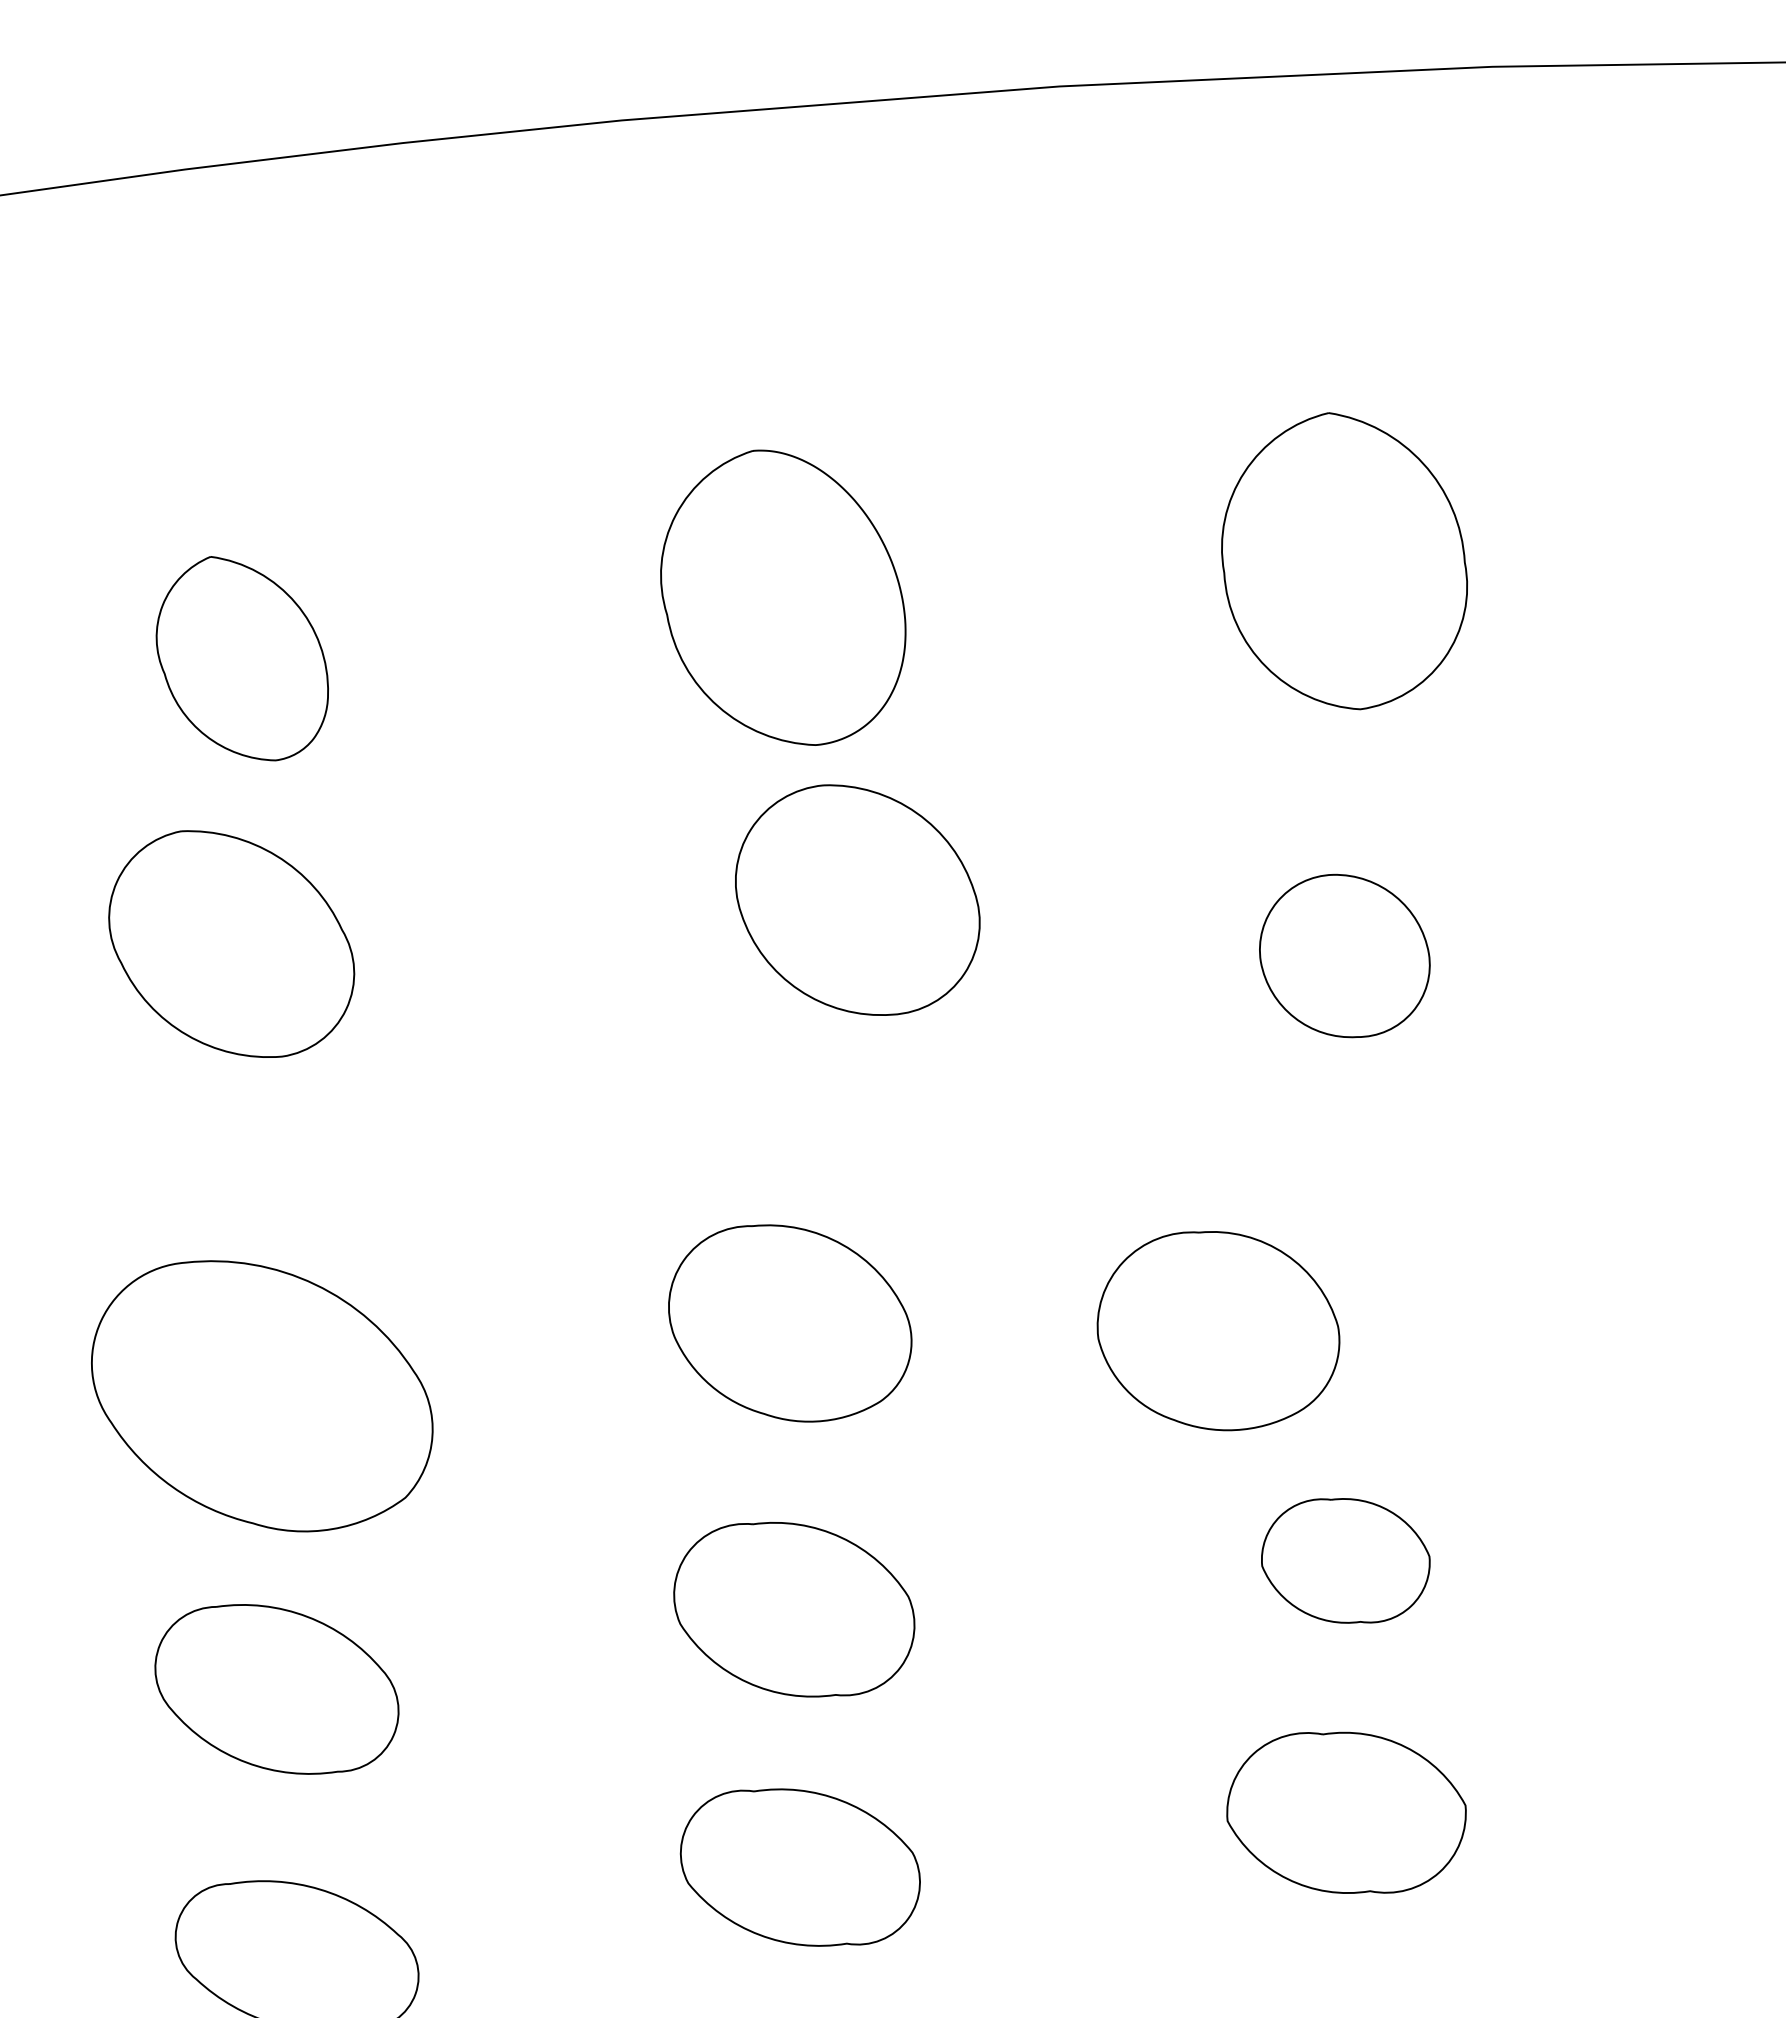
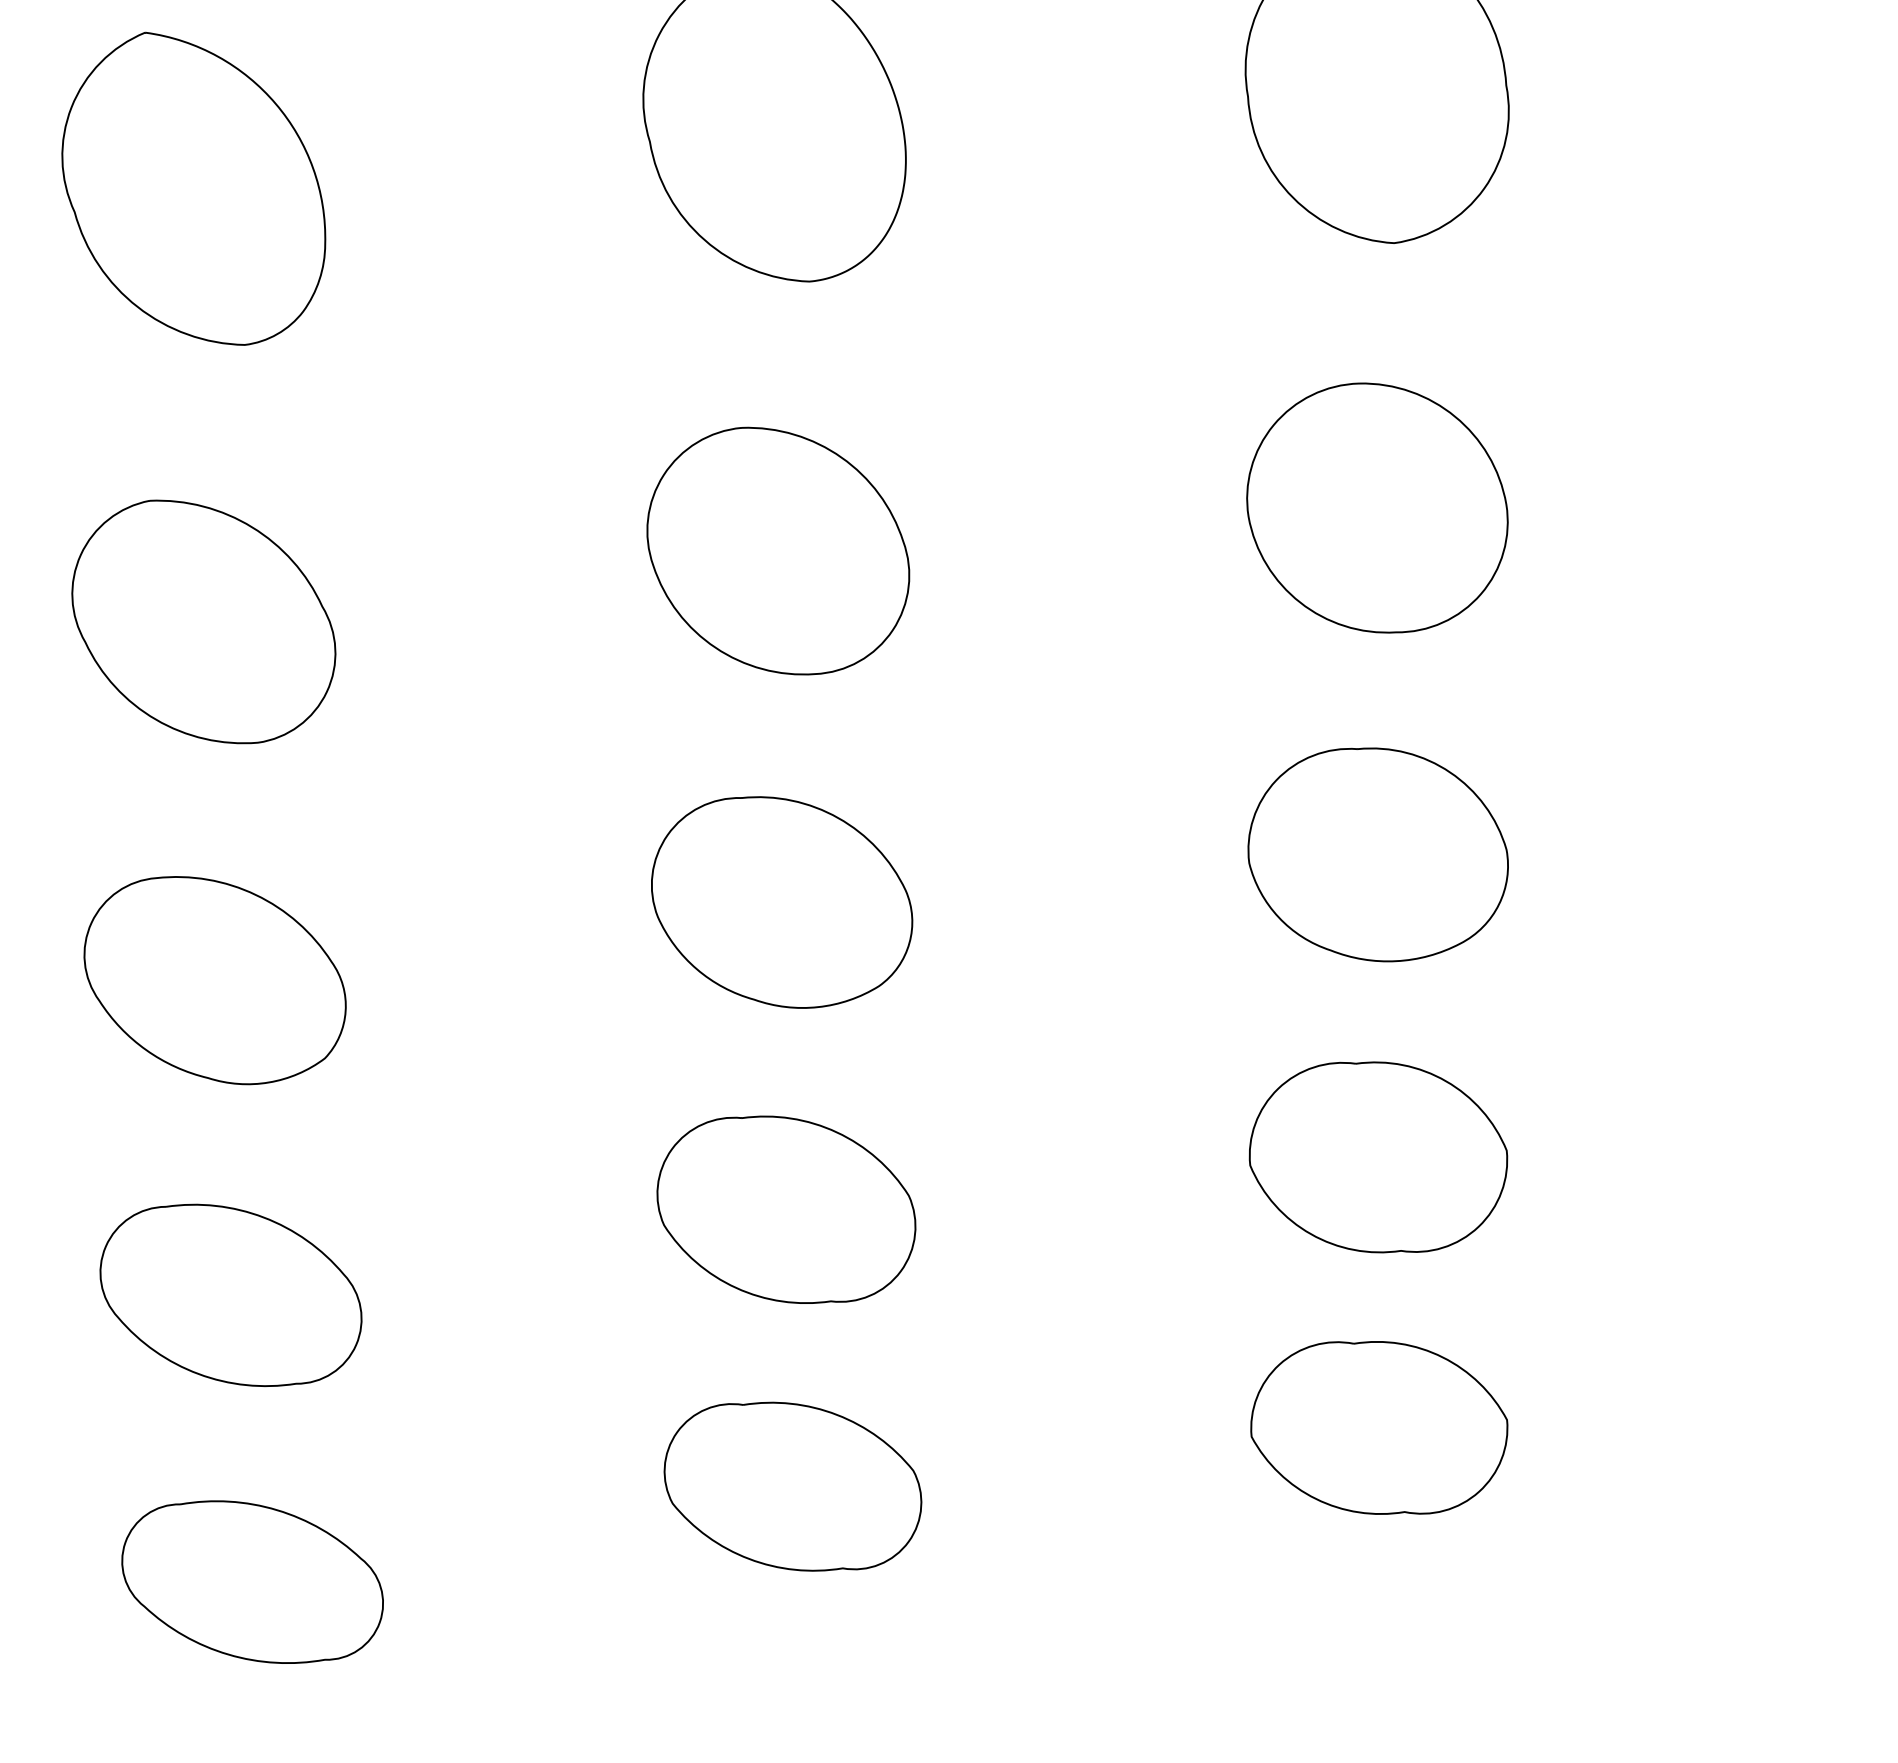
part: (242, 658) -> (194, 188), size x1.43
part: (857, 899) -> (778, 550), moved
part: (231, 943) -> (203, 621), moved
part: (1344, 955) -> (1377, 507), size x1.43
part: (1218, 1331) -> (1378, 855), moved
part: (261, 1395) -> (214, 979), size x0.71
part: (1345, 1560) -> (1378, 1156), size x1.43

